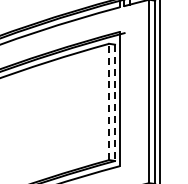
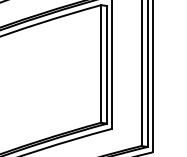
line: (109, 101) -> (101, 63), dashed -> solid
line: (115, 103) -> (107, 65), dashed -> solid

